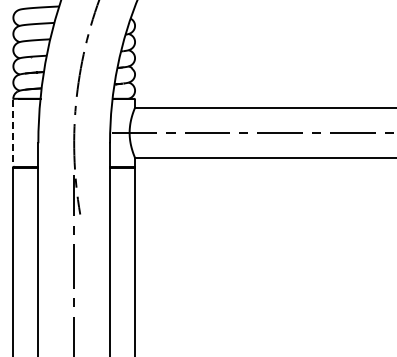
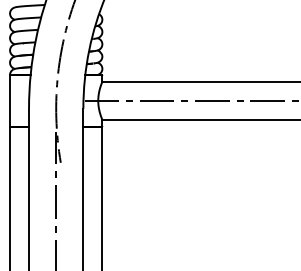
line: (13, 133) -> (10, 101), dashed -> solid

